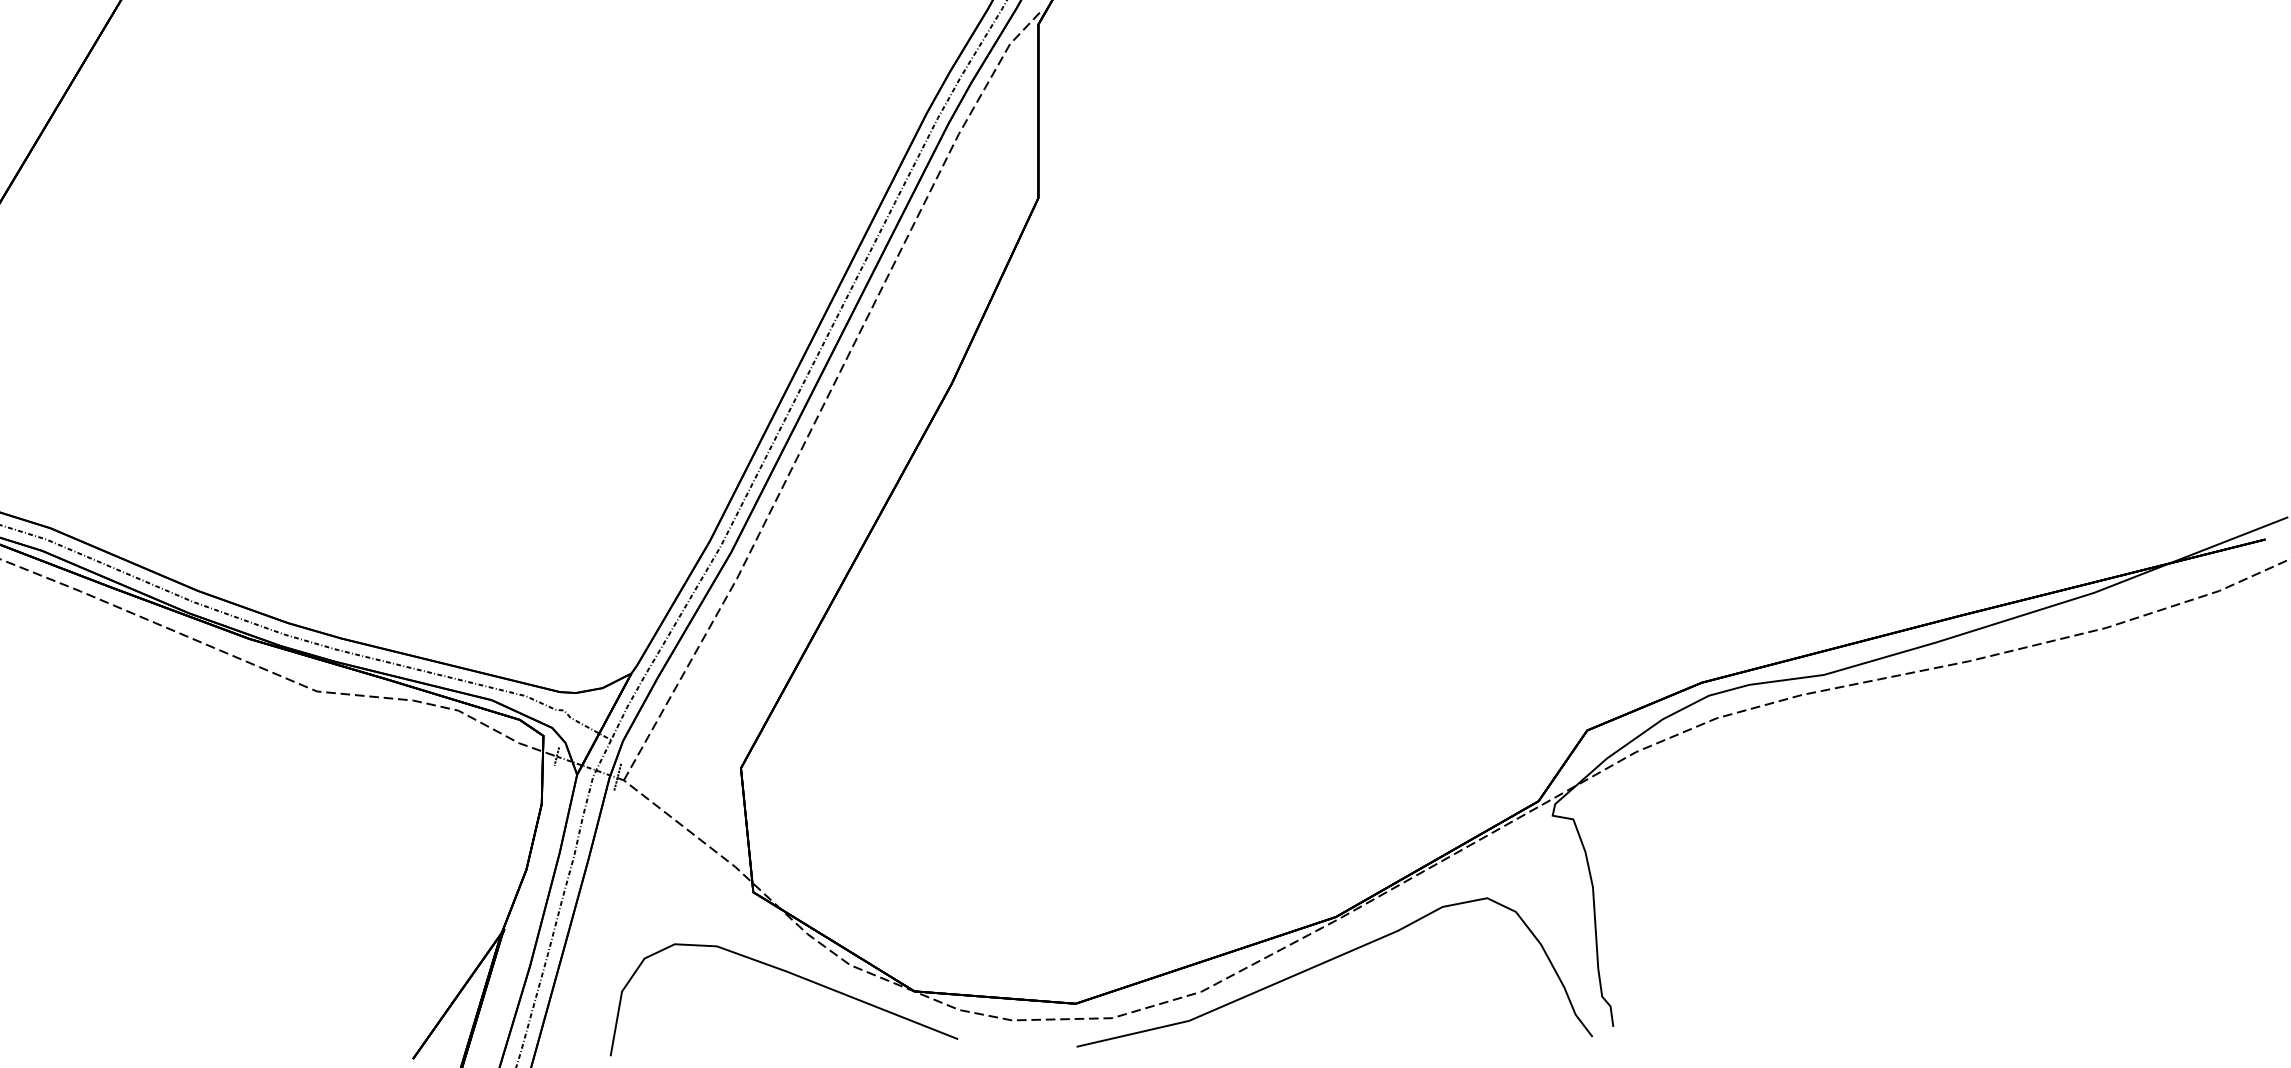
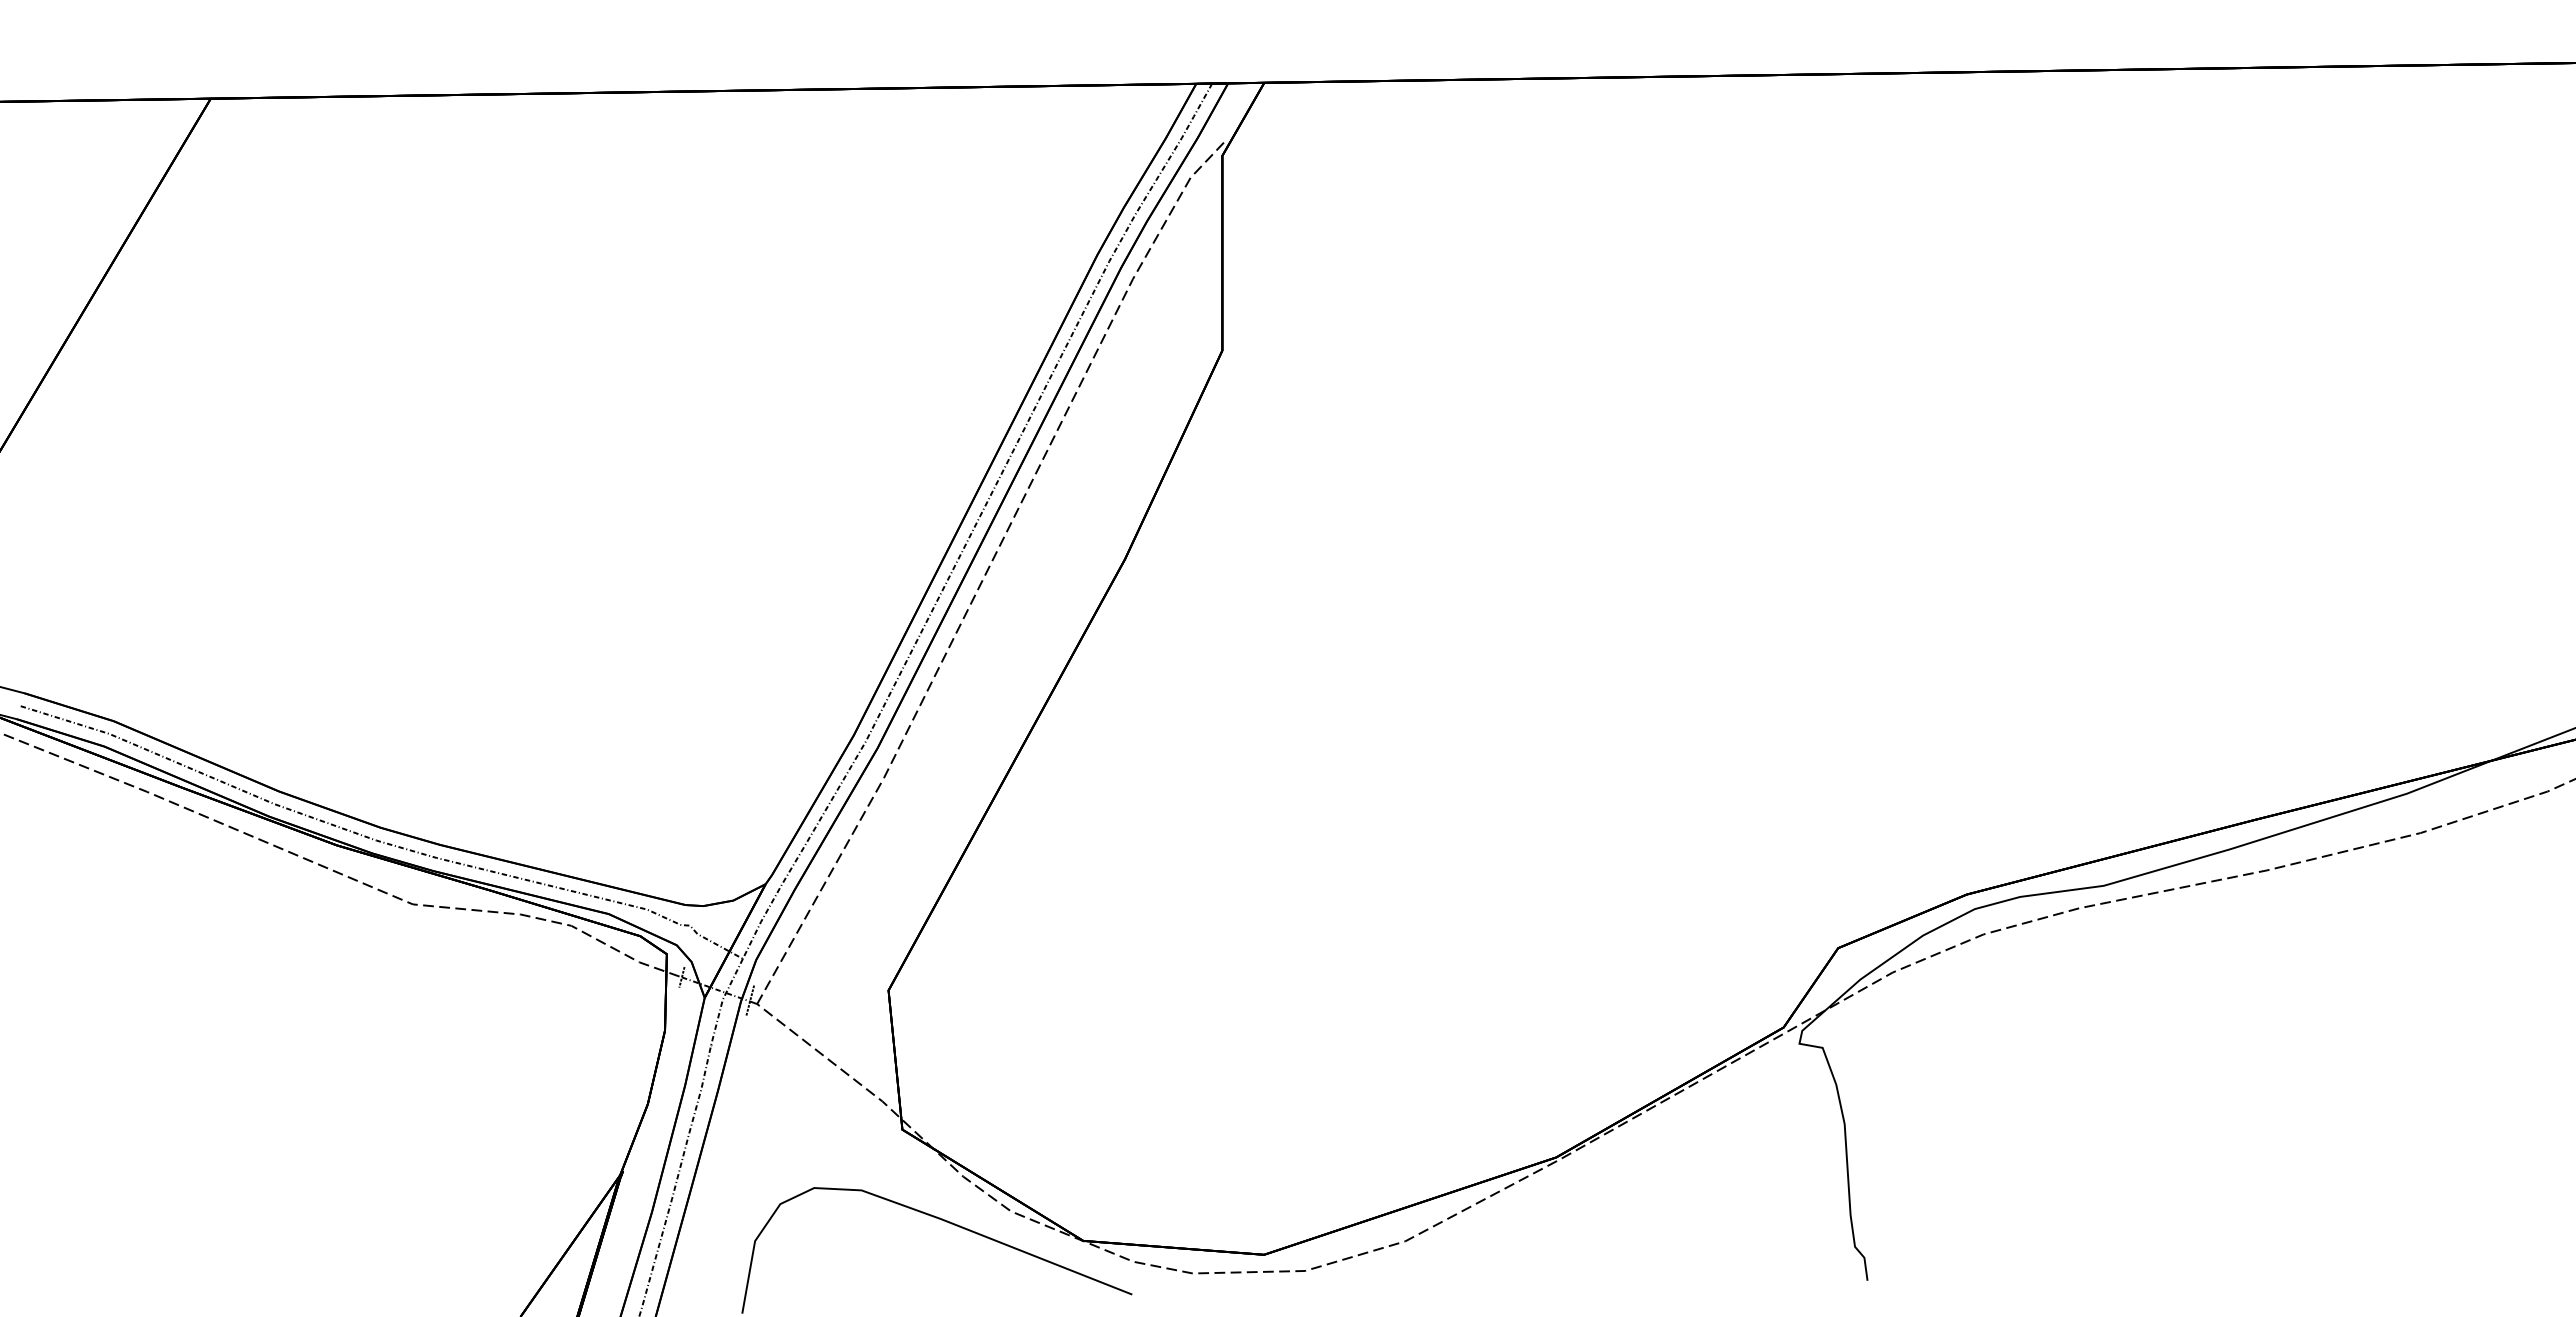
curve: (1329, 961) -> (1548, 1207), removed

